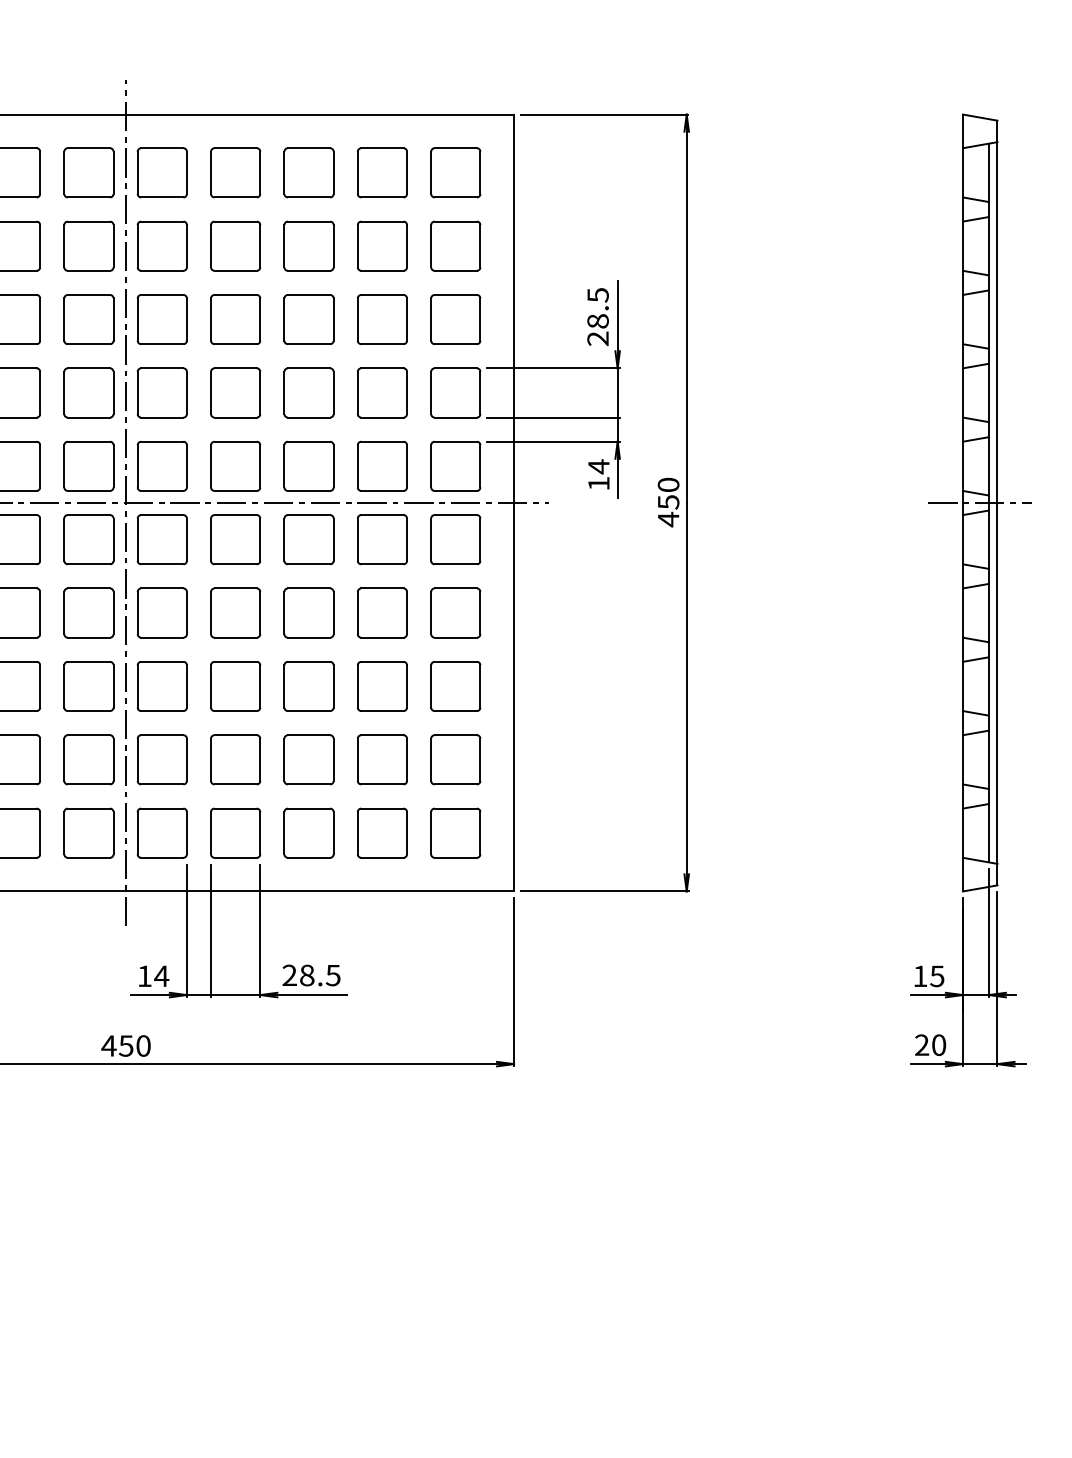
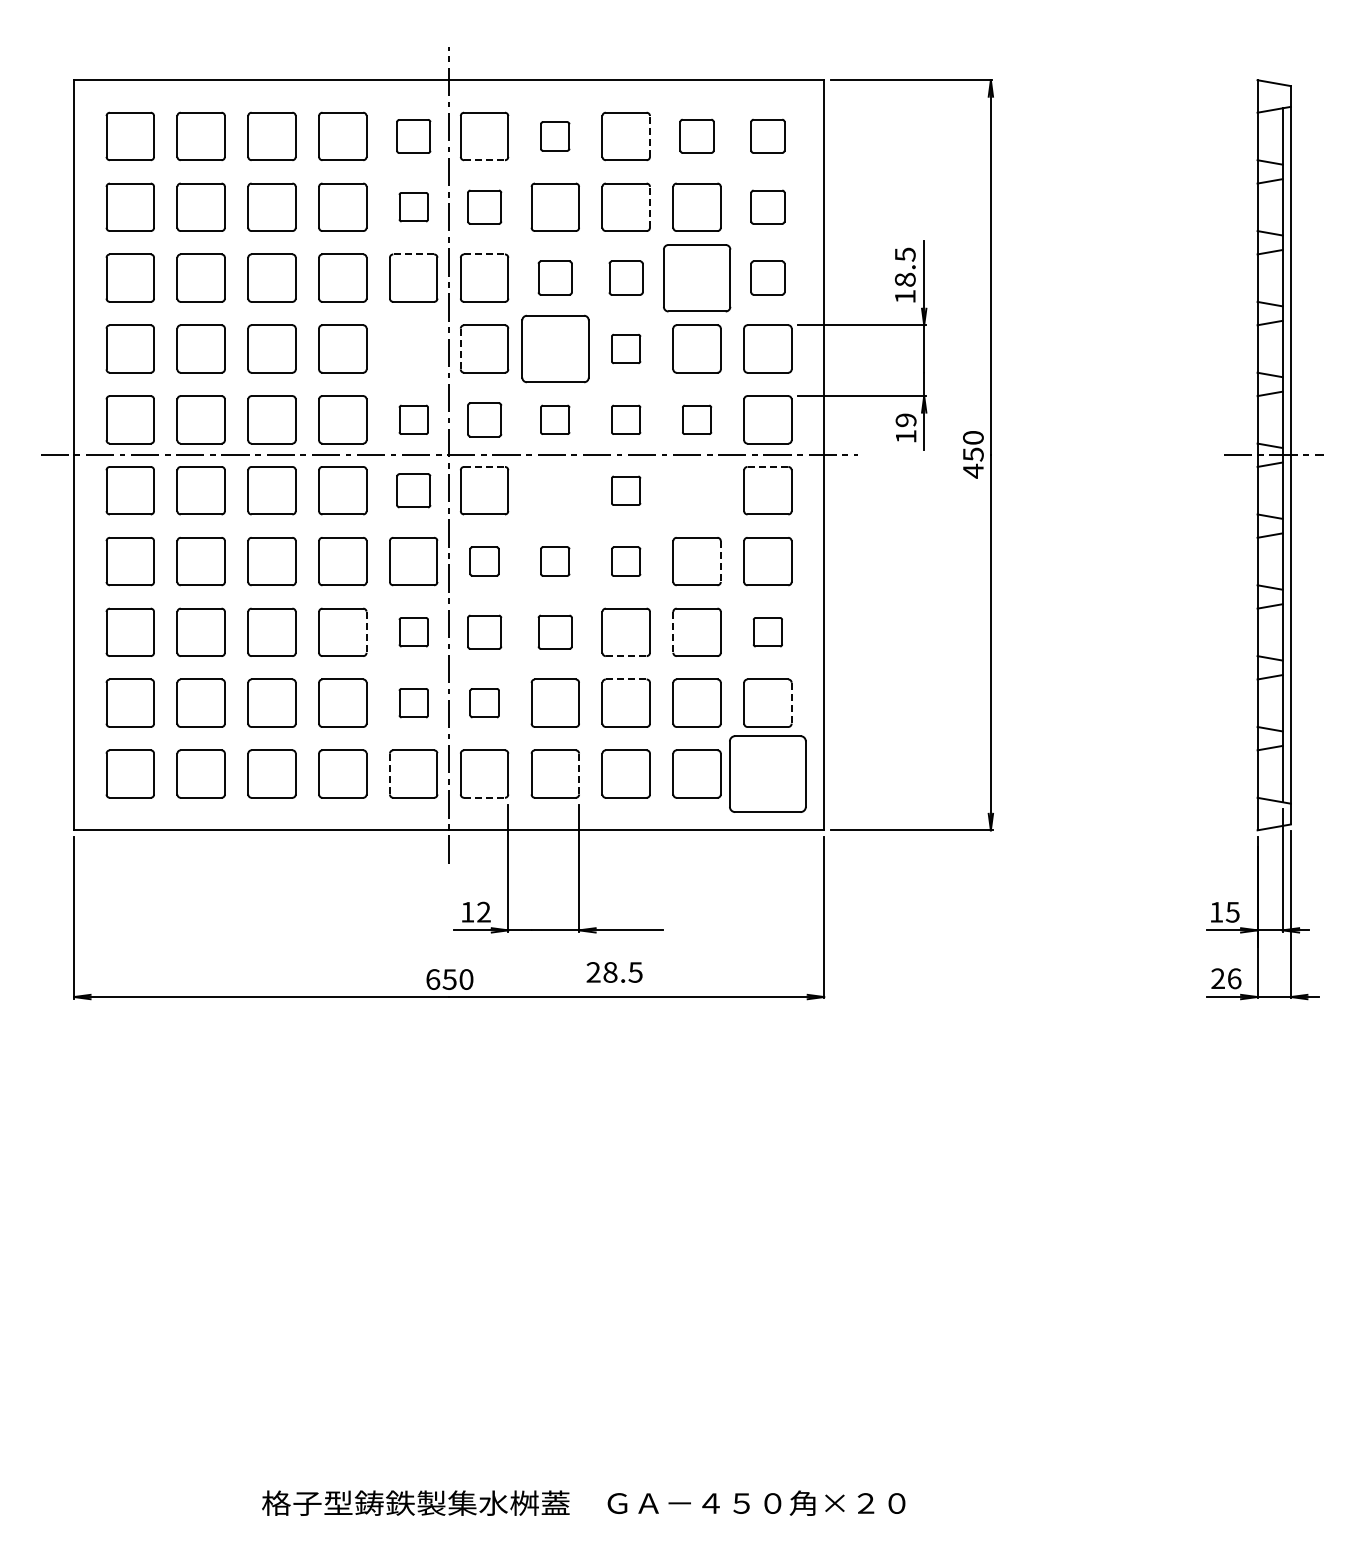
line: (333, 171) -> (649, 135), solid -> dashed
part: (381, 171) -> (696, 135), size x0.7
part: (455, 171) -> (767, 135), size x0.7
part: (88, 172) -> (413, 136), size x0.7
part: (234, 172) -> (554, 136), size x0.6
line: (163, 197) -> (485, 160), solid -> dashed
part: (88, 245) -> (413, 206), size x0.6
part: (162, 245) -> (484, 206), size x0.7
line: (333, 245) -> (649, 206), solid -> dashed
part: (455, 245) -> (767, 206), size x0.7
line: (88, 295) -> (413, 254), solid -> dashed
line: (163, 295) -> (485, 254), solid -> dashed
part: (234, 318) -> (554, 277), size x0.7
part: (308, 318) -> (625, 277), size x0.7
part: (381, 318) -> (696, 277), size x1.4
part: (455, 318) -> (767, 277), size x0.7
text: (597, 338) -> (904, 296), 28.5 -> 18.5
part: (88, 392) -> (413, 348), removed
line: (137, 392) -> (460, 348), solid -> dashed
part: (234, 392) -> (554, 348), size x1.4
part: (308, 392) -> (625, 348), size x0.6
line: (553, 417) -> (862, 372), removed
part: (88, 465) -> (413, 419), size x0.6
part: (162, 465) -> (484, 419), size x0.7
part: (234, 465) -> (554, 419), size x0.6
part: (308, 465) -> (625, 419), size x0.6
part: (381, 465) -> (696, 419), size x0.6
text: (598, 466) -> (905, 420), 14 -> 19
line: (163, 514) -> (485, 466), solid -> dashed
line: (456, 514) -> (768, 466), solid -> dashed
part: (88, 539) -> (413, 490), size x0.7
part: (234, 539) -> (554, 490), removed
part: (308, 539) -> (625, 490), size x0.6
part: (381, 539) -> (696, 490), removed
part: (162, 613) -> (484, 561), size x0.6
part: (234, 613) -> (554, 561), size x0.6
part: (308, 613) -> (625, 561), size x0.6
line: (406, 614) -> (720, 562), solid -> dashed
part: (88, 685) -> (413, 631), size x0.6
part: (162, 685) -> (484, 631), size x0.7
part: (234, 685) -> (554, 631), size x0.7
part: (455, 685) -> (767, 631), size x0.6
line: (40, 686) -> (366, 632), solid -> dashed
line: (358, 686) -> (673, 632), solid -> dashed
line: (309, 711) -> (626, 656), solid -> dashed
line: (309, 735) -> (626, 679), solid -> dashed
part: (88, 759) -> (413, 702), size x0.6
part: (162, 759) -> (484, 702), size x0.6
line: (480, 760) -> (791, 703), solid -> dashed
part: (455, 832) -> (767, 773), size x1.6
line: (63, 833) -> (389, 774), solid -> dashed
line: (260, 833) -> (579, 774), solid -> dashed
line: (163, 857) -> (485, 797), solid -> dashed
line: (210, 930) -> (531, 868), removed
text: (161, 975) -> (483, 911), 14 -> 12
text: (311, 975) -> (614, 972), moved
text: (939, 1044) -> (1234, 978), 20 -> 26
text: (108, 1045) -> (432, 979), 450 -> 650

